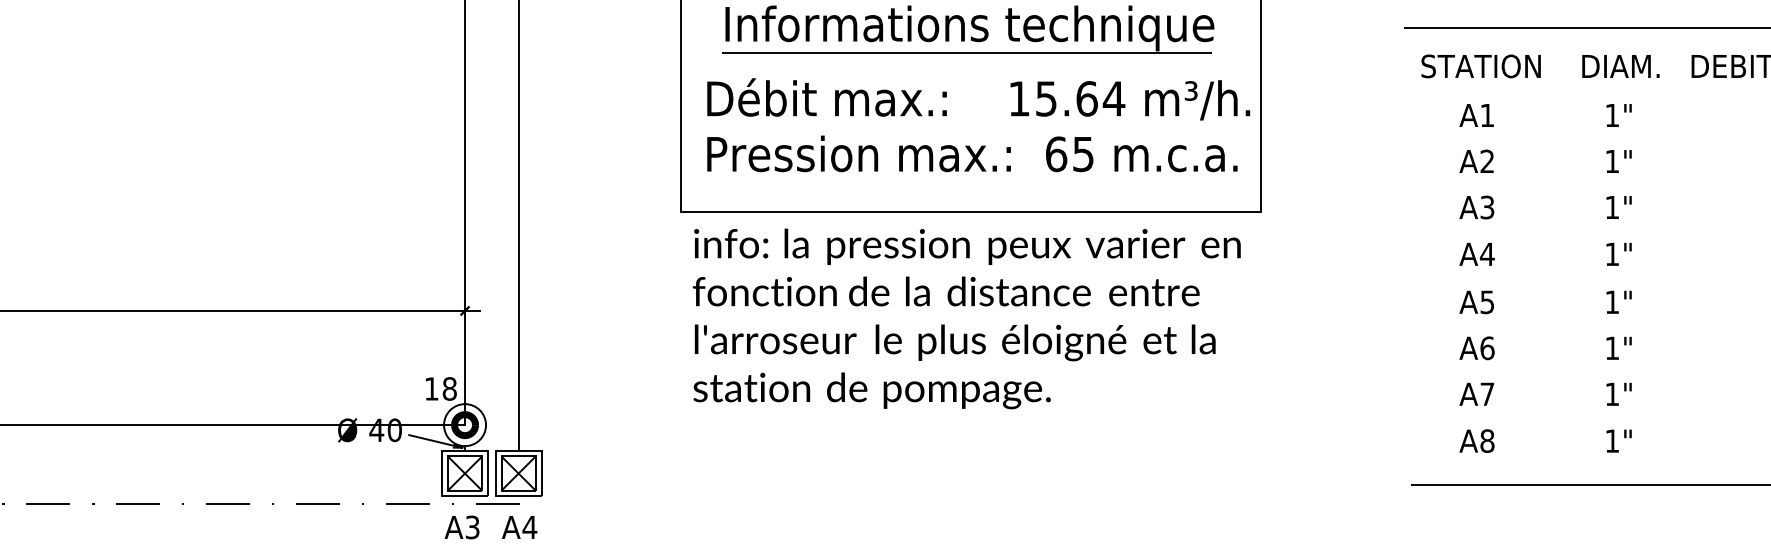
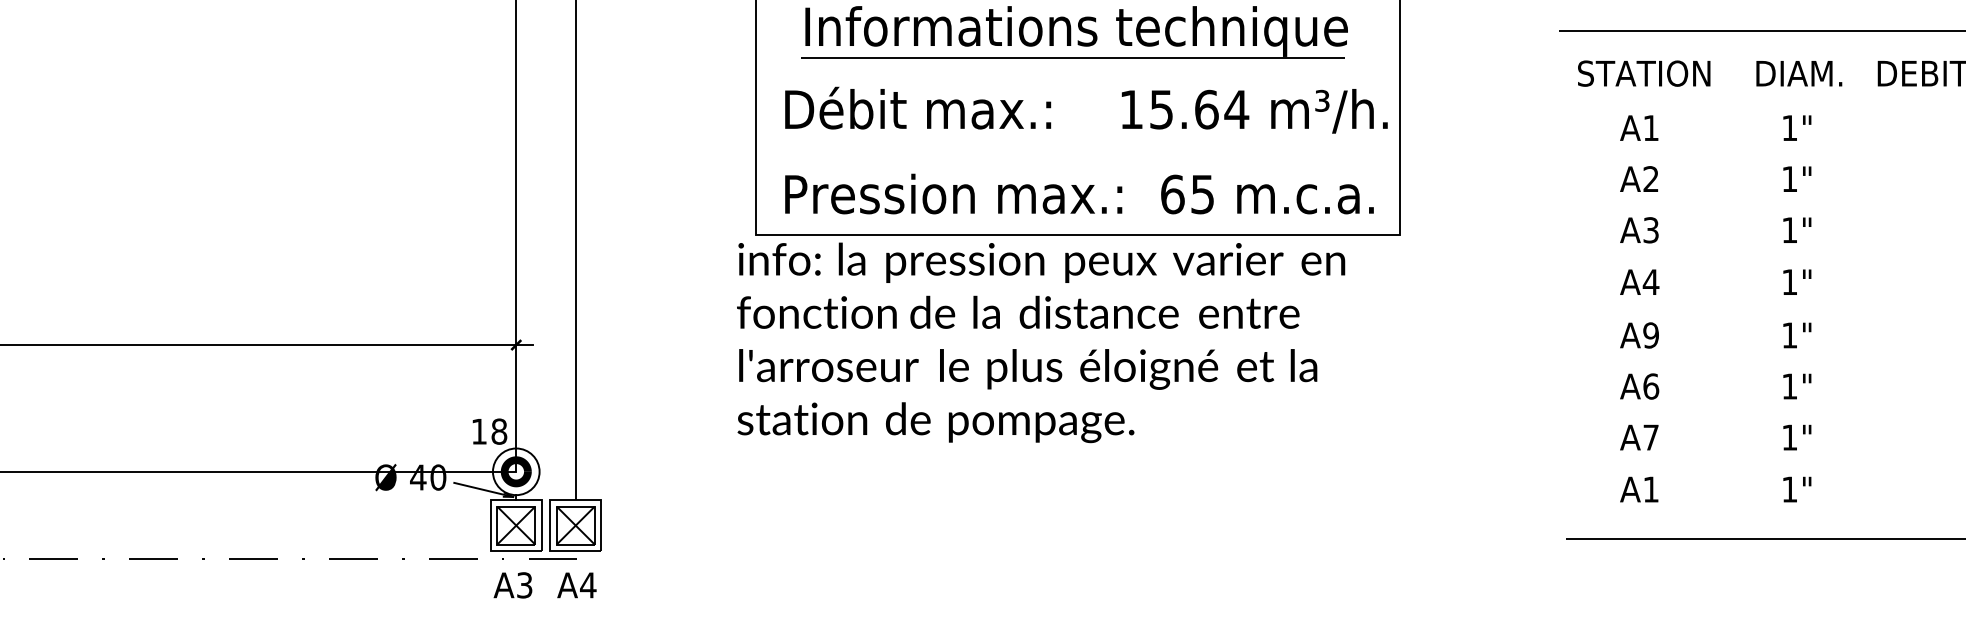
text: (972, 153) -> (1079, 193), moved
text: (1487, 301) -> (1651, 334), A5 -> A9
text: (966, 318) -> (1040, 342), moved
text: (1487, 440) -> (1651, 488), A8 -> A1

